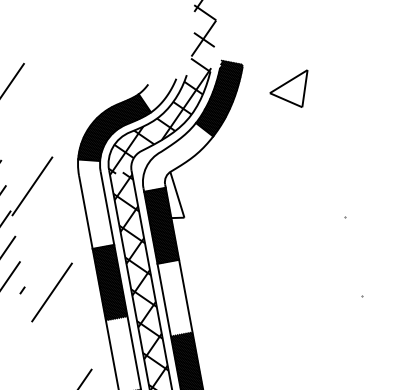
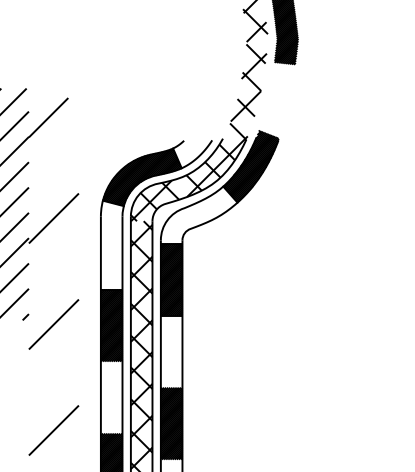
hatch: (255, 197) -> (267, 269), removed

